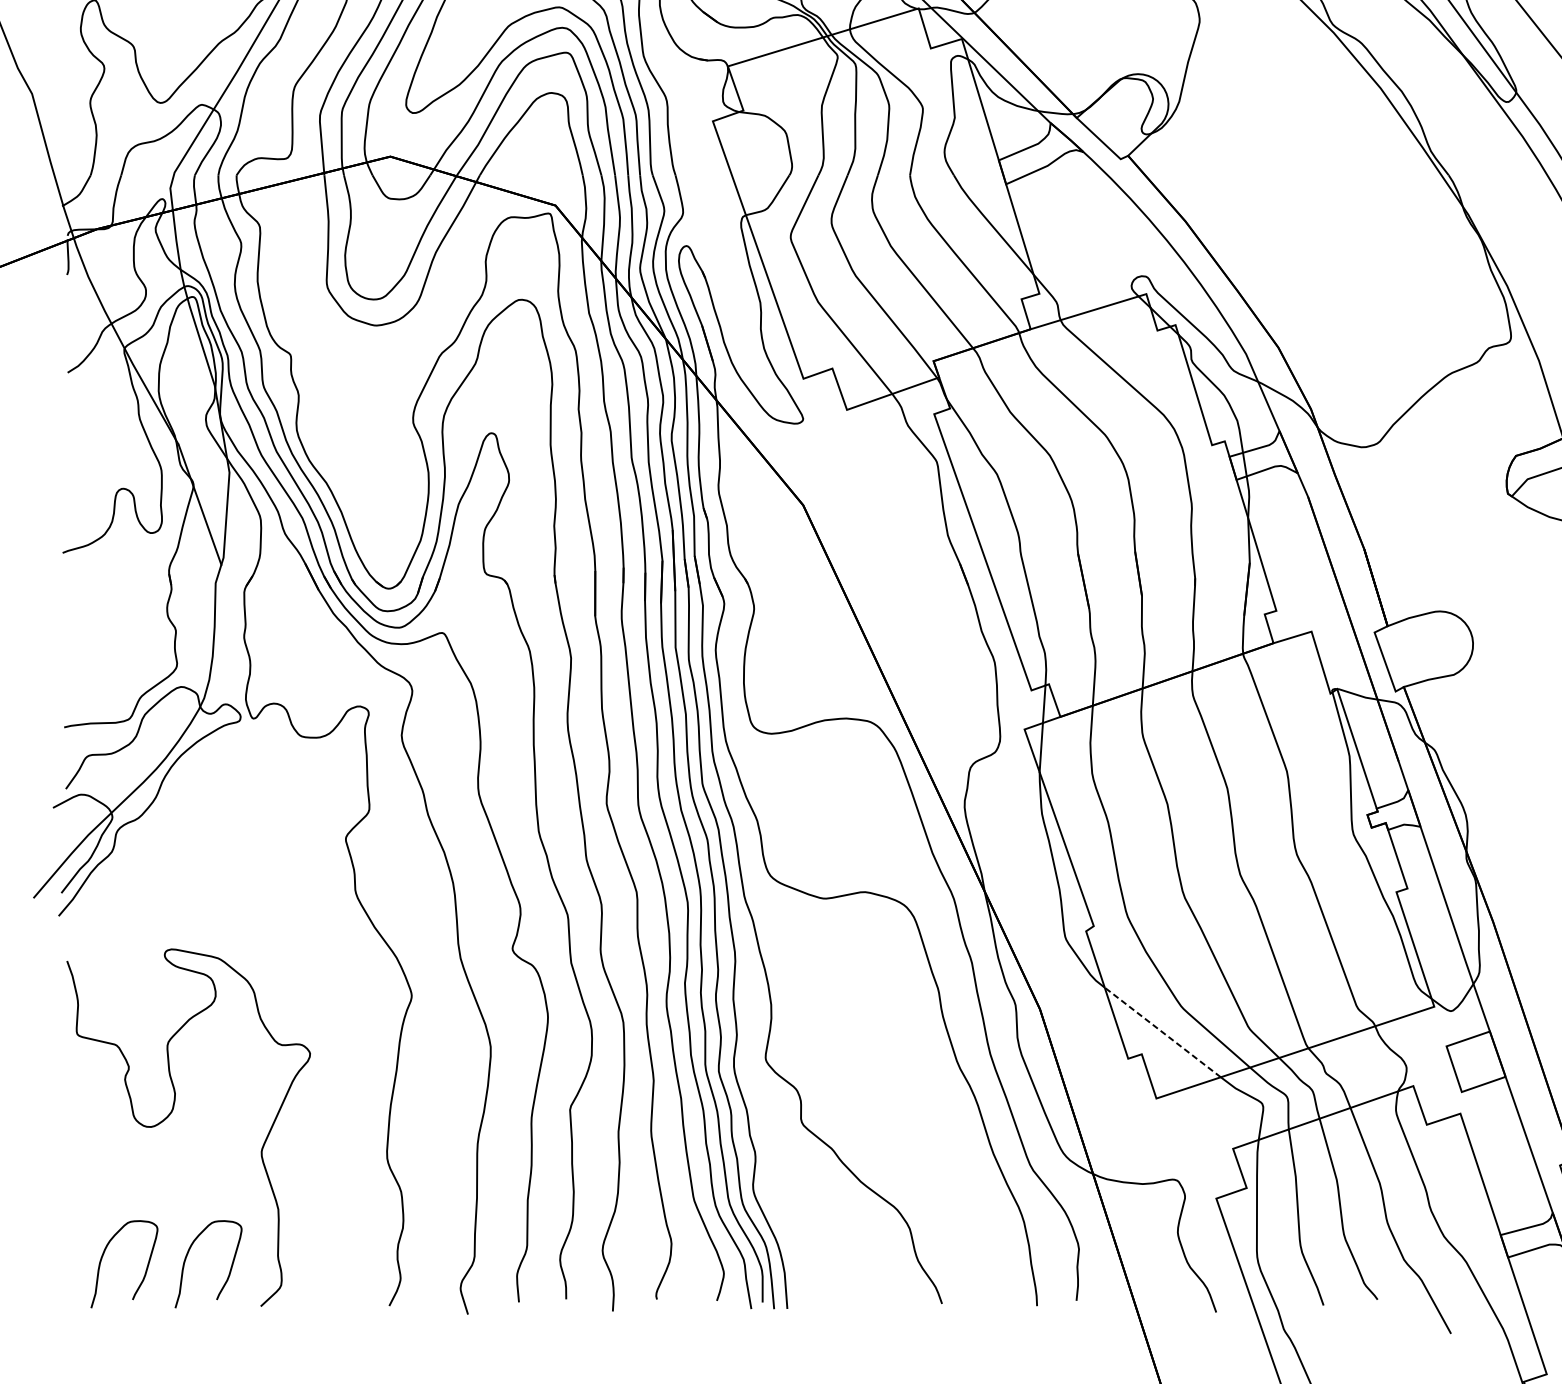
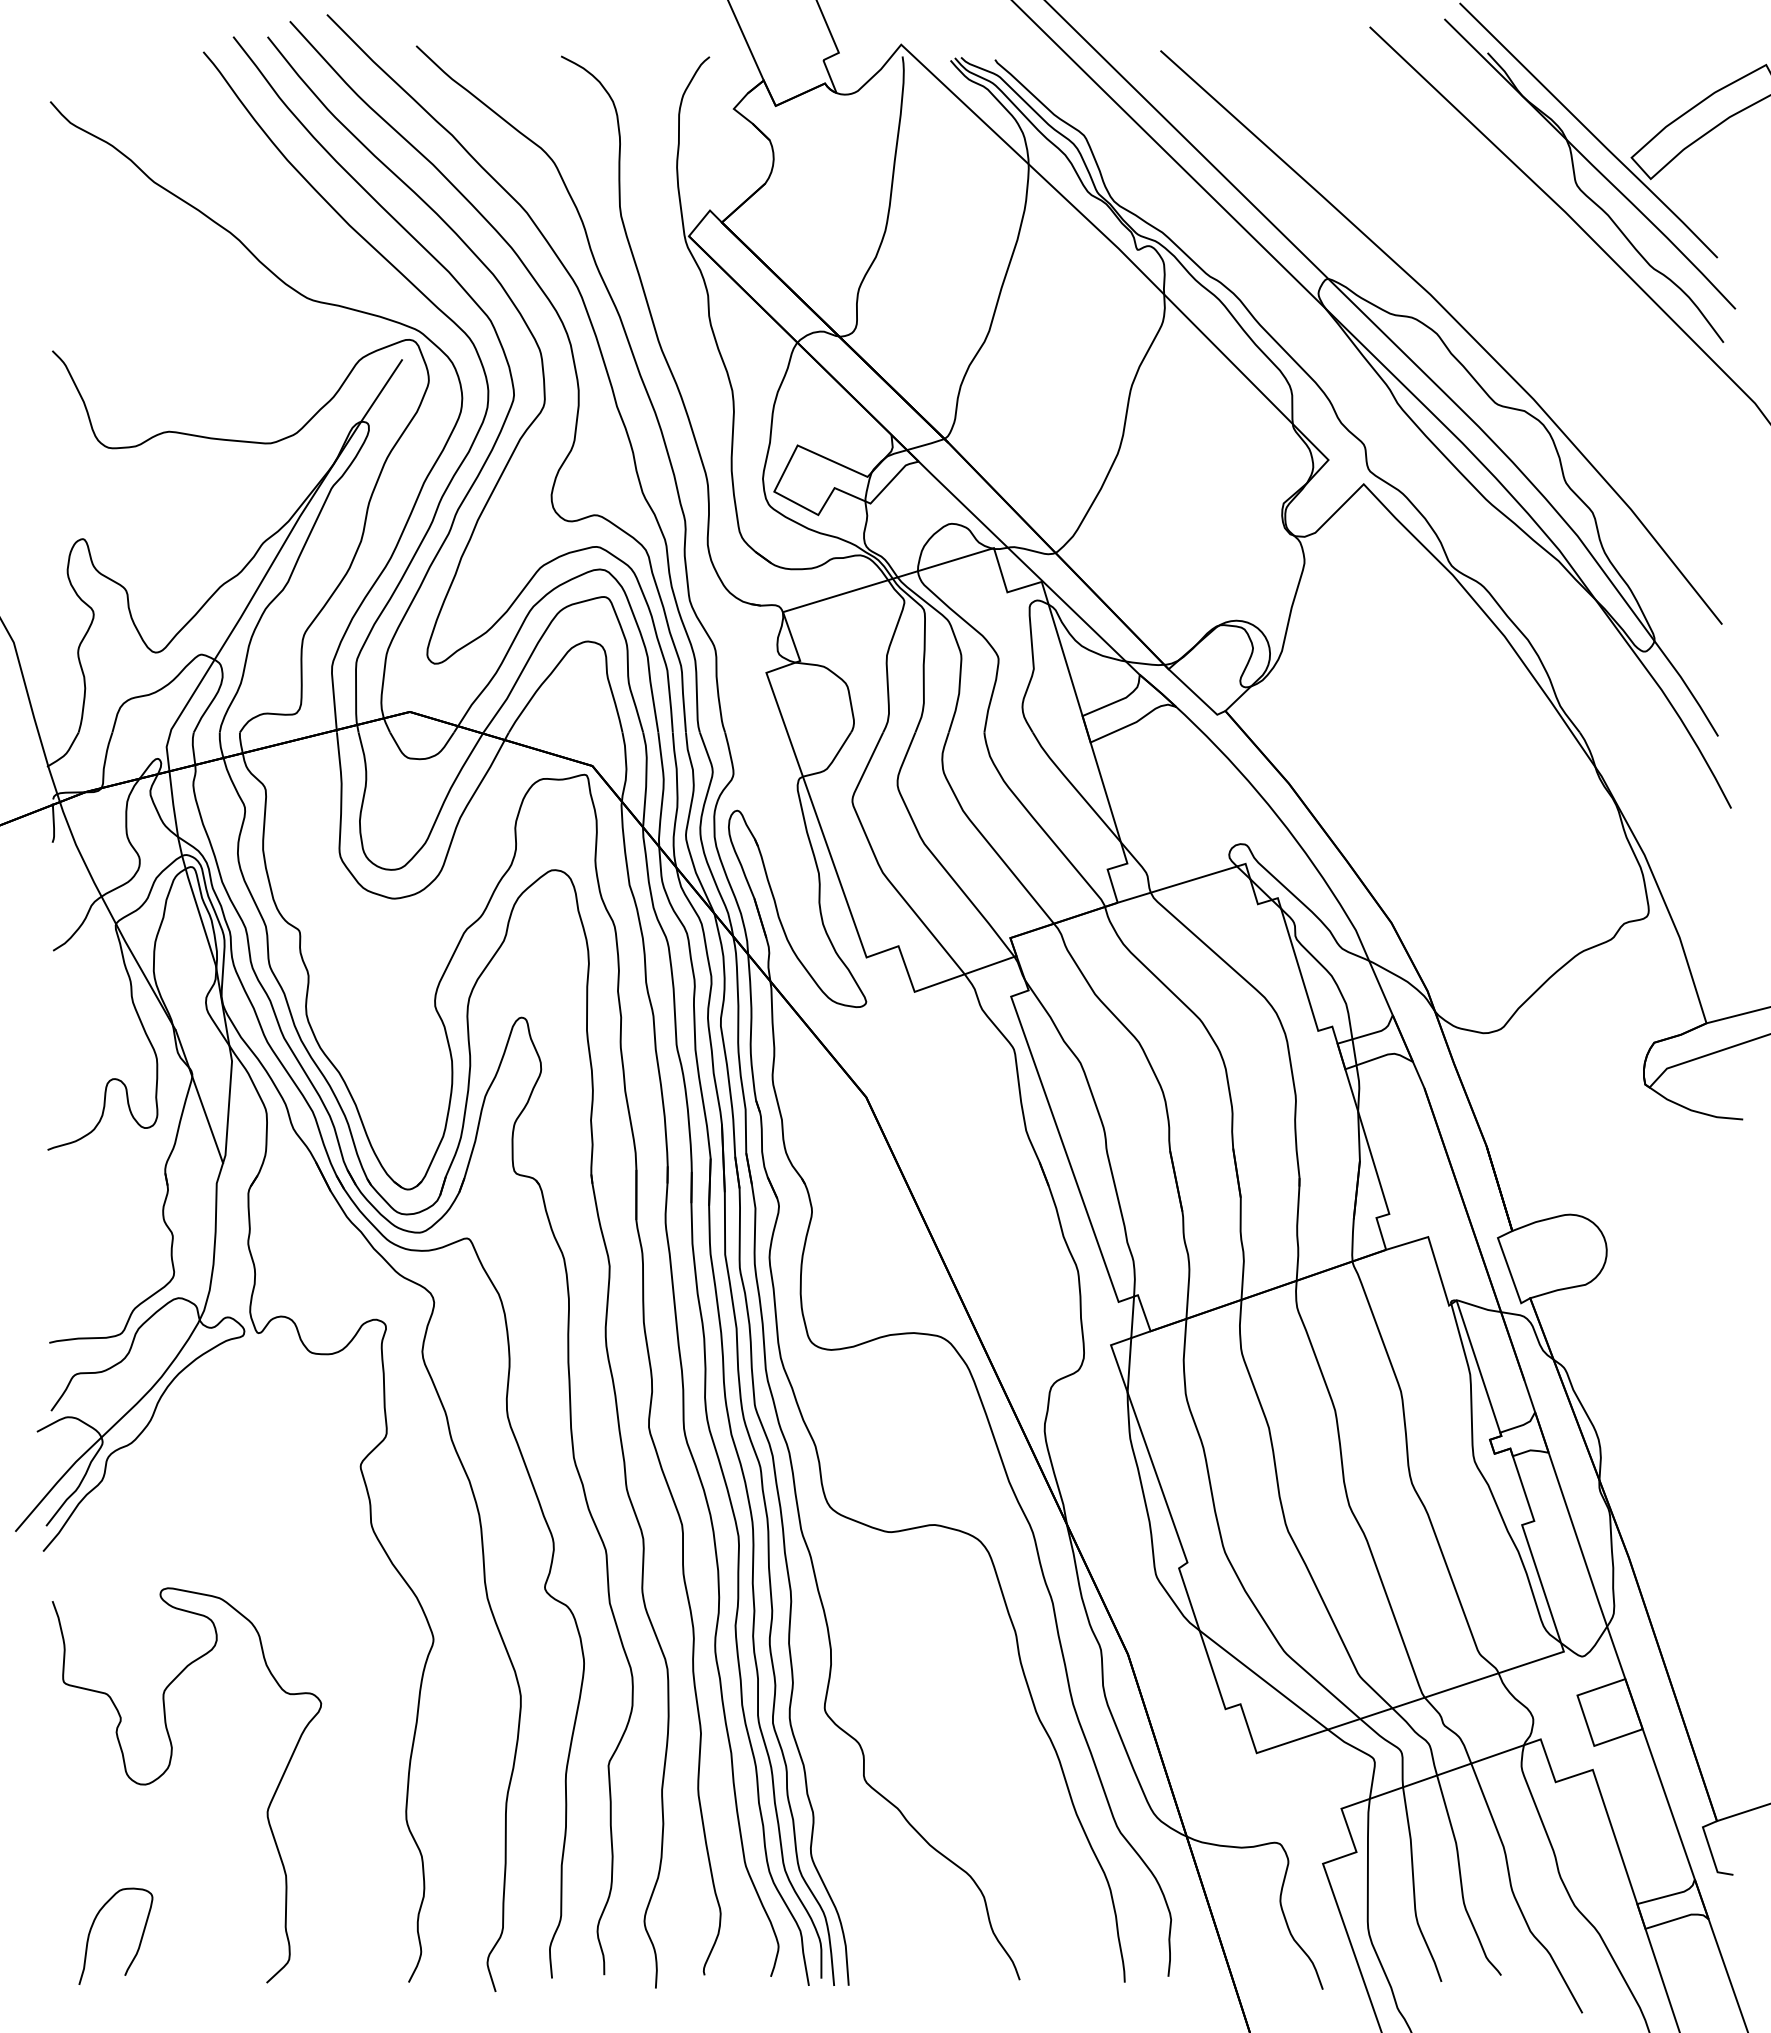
line: (1162, 1031) -> (1263, 1679), dashed -> solid
curve: (188, 1254) -> (186, 1925), removed

